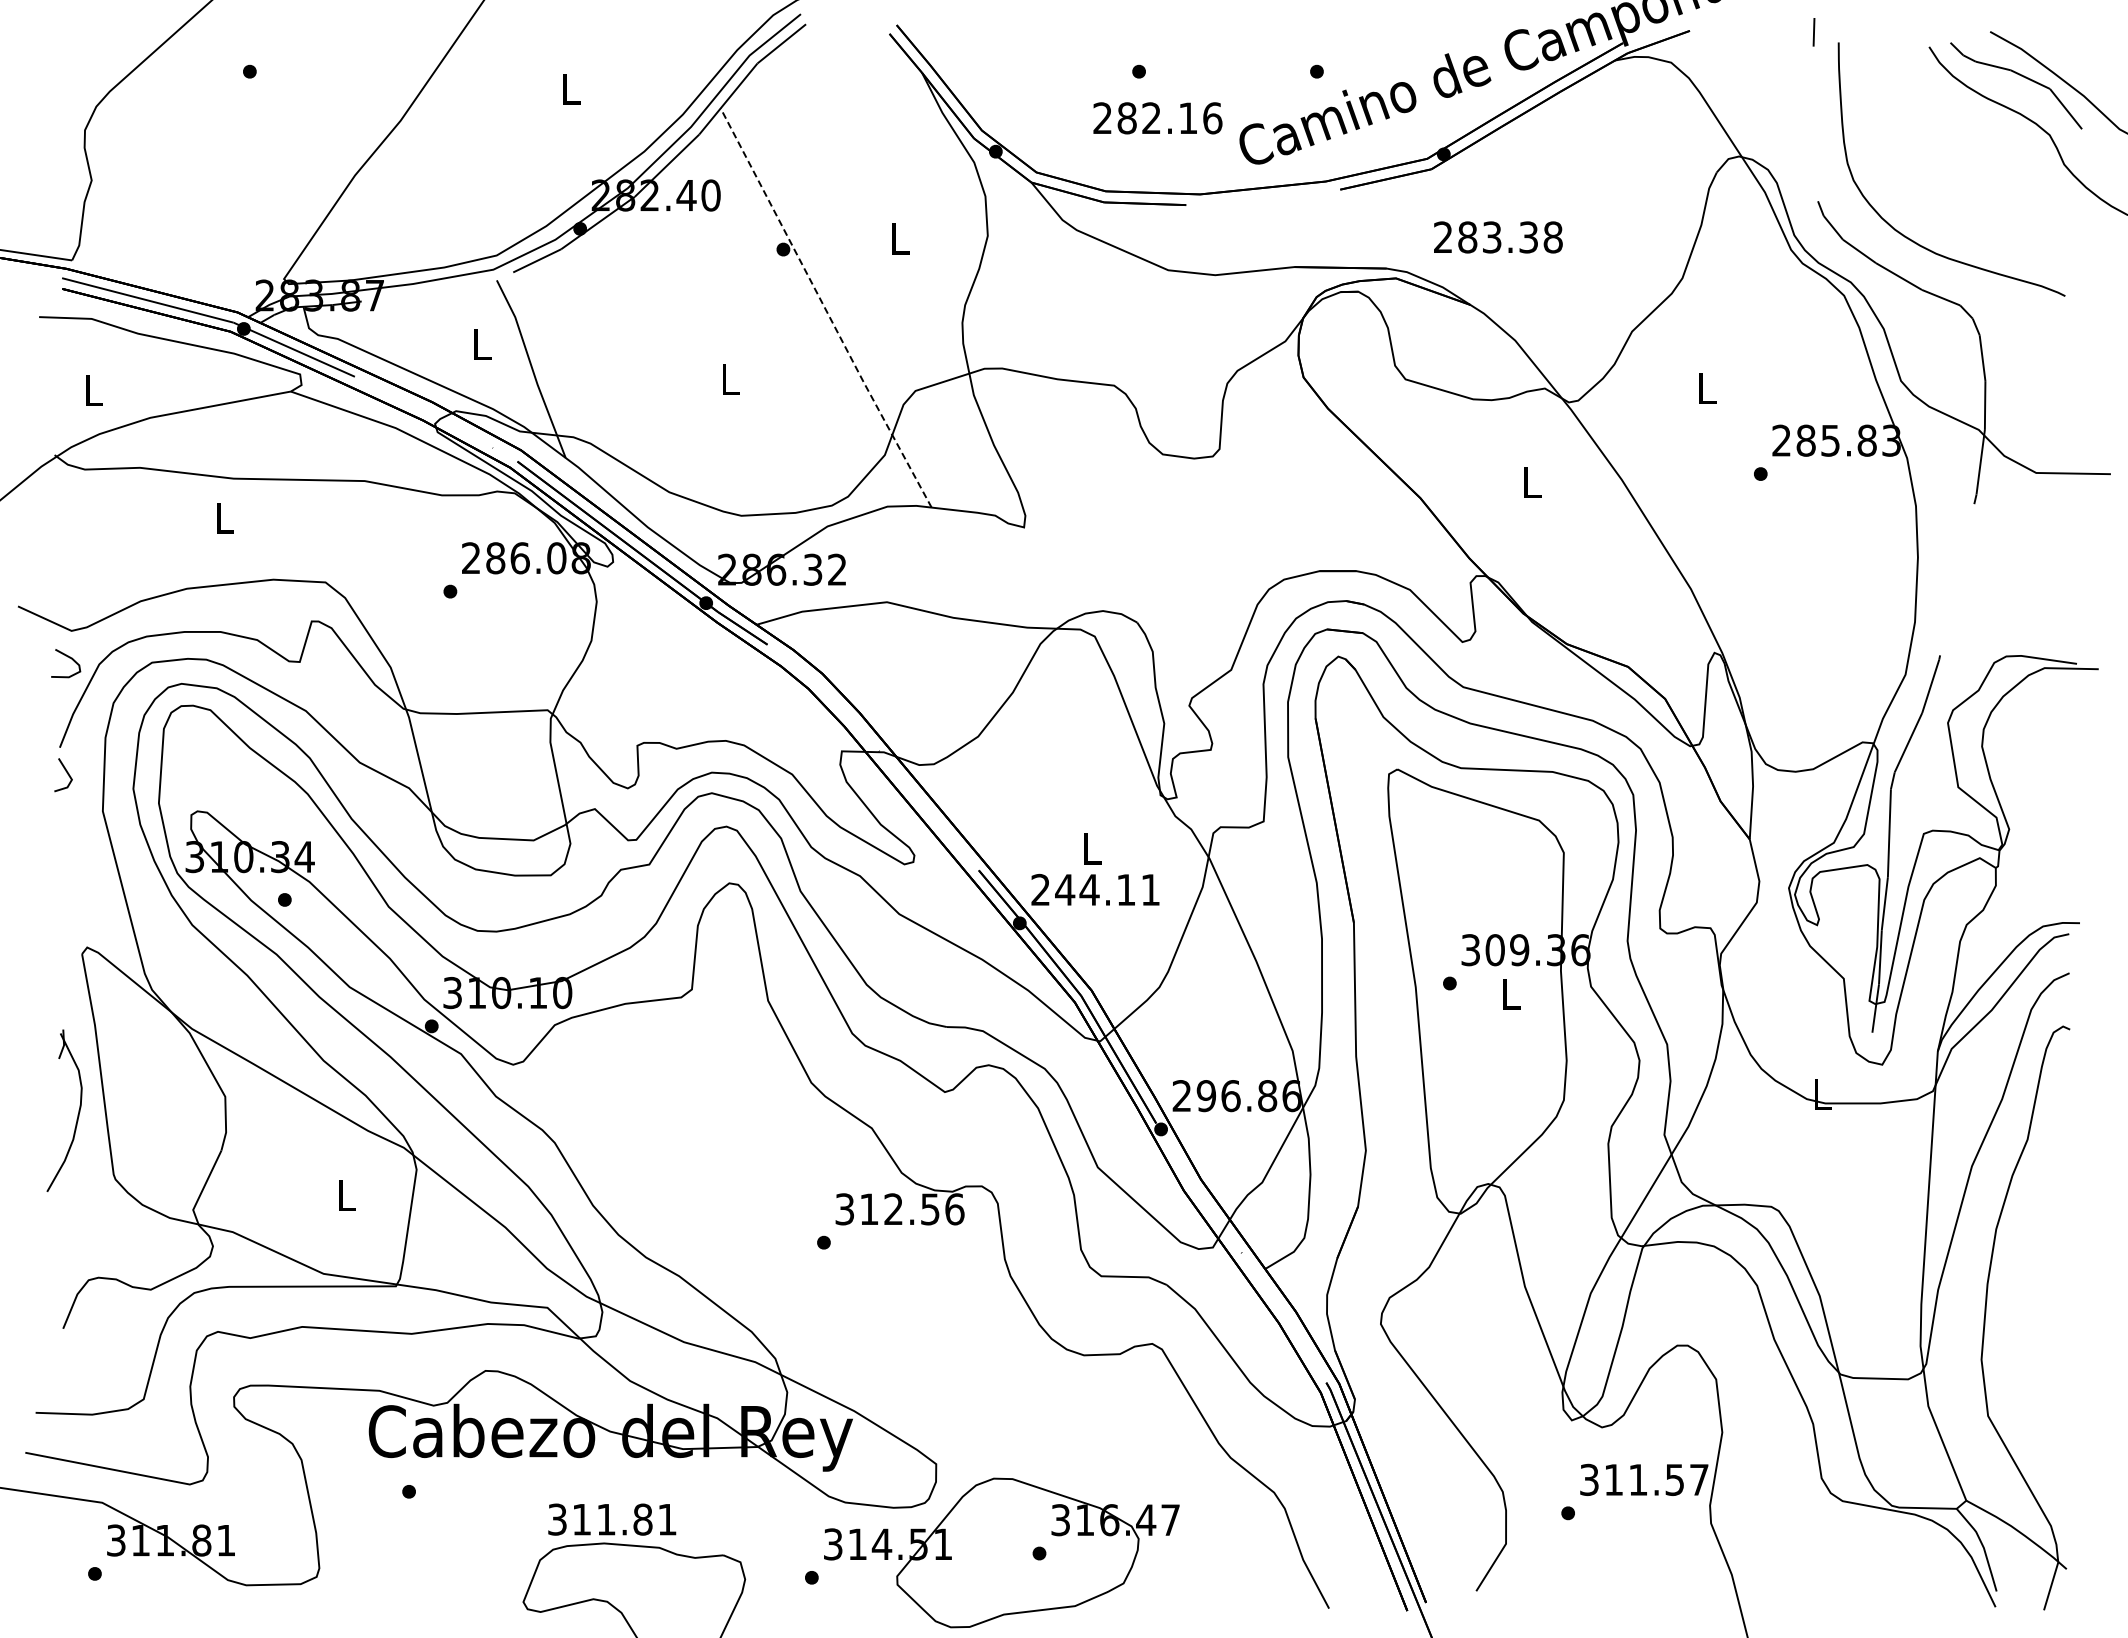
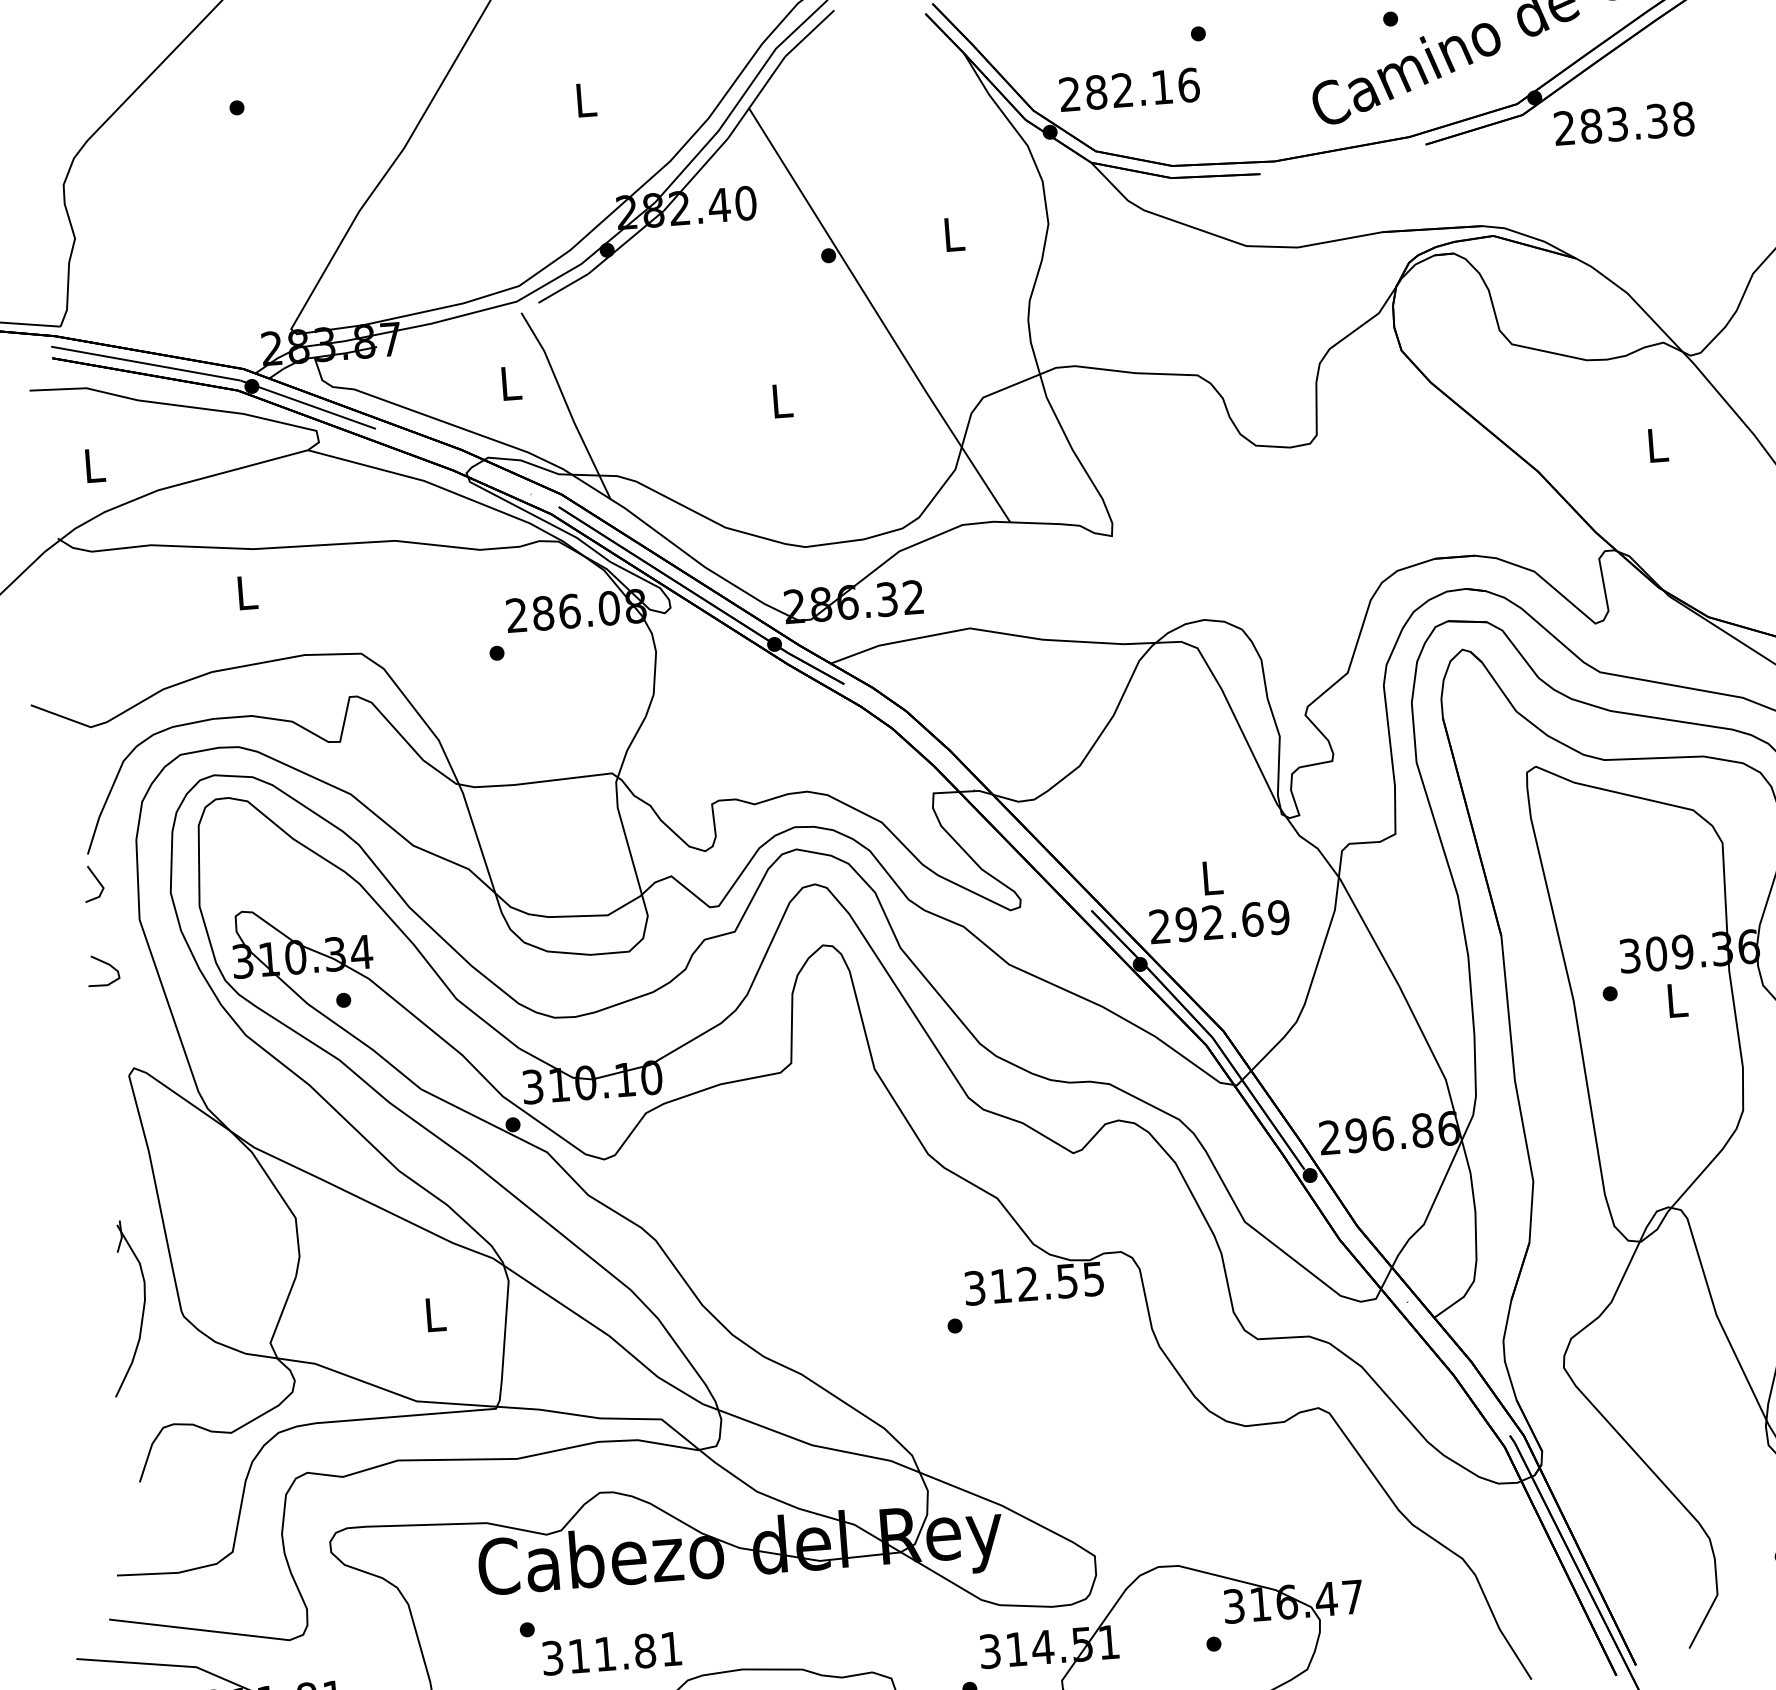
text: (1157, 118) -> (1129, 90), moved
text: (1498, 237) -> (1624, 123), moved
line: (825, 309) -> (879, 317), dashed -> solid
curve: (69, 658) -> (106, 964), moved
text: (1107, 889) -> (1232, 920), 244.11 -> 292.69
part: (77, 1114) -> (142, 1311), moved
text: (954, 1209) -> (1093, 1279), 312.56 -> 312.55
text: (612, 1519) -> (612, 1653), moved

